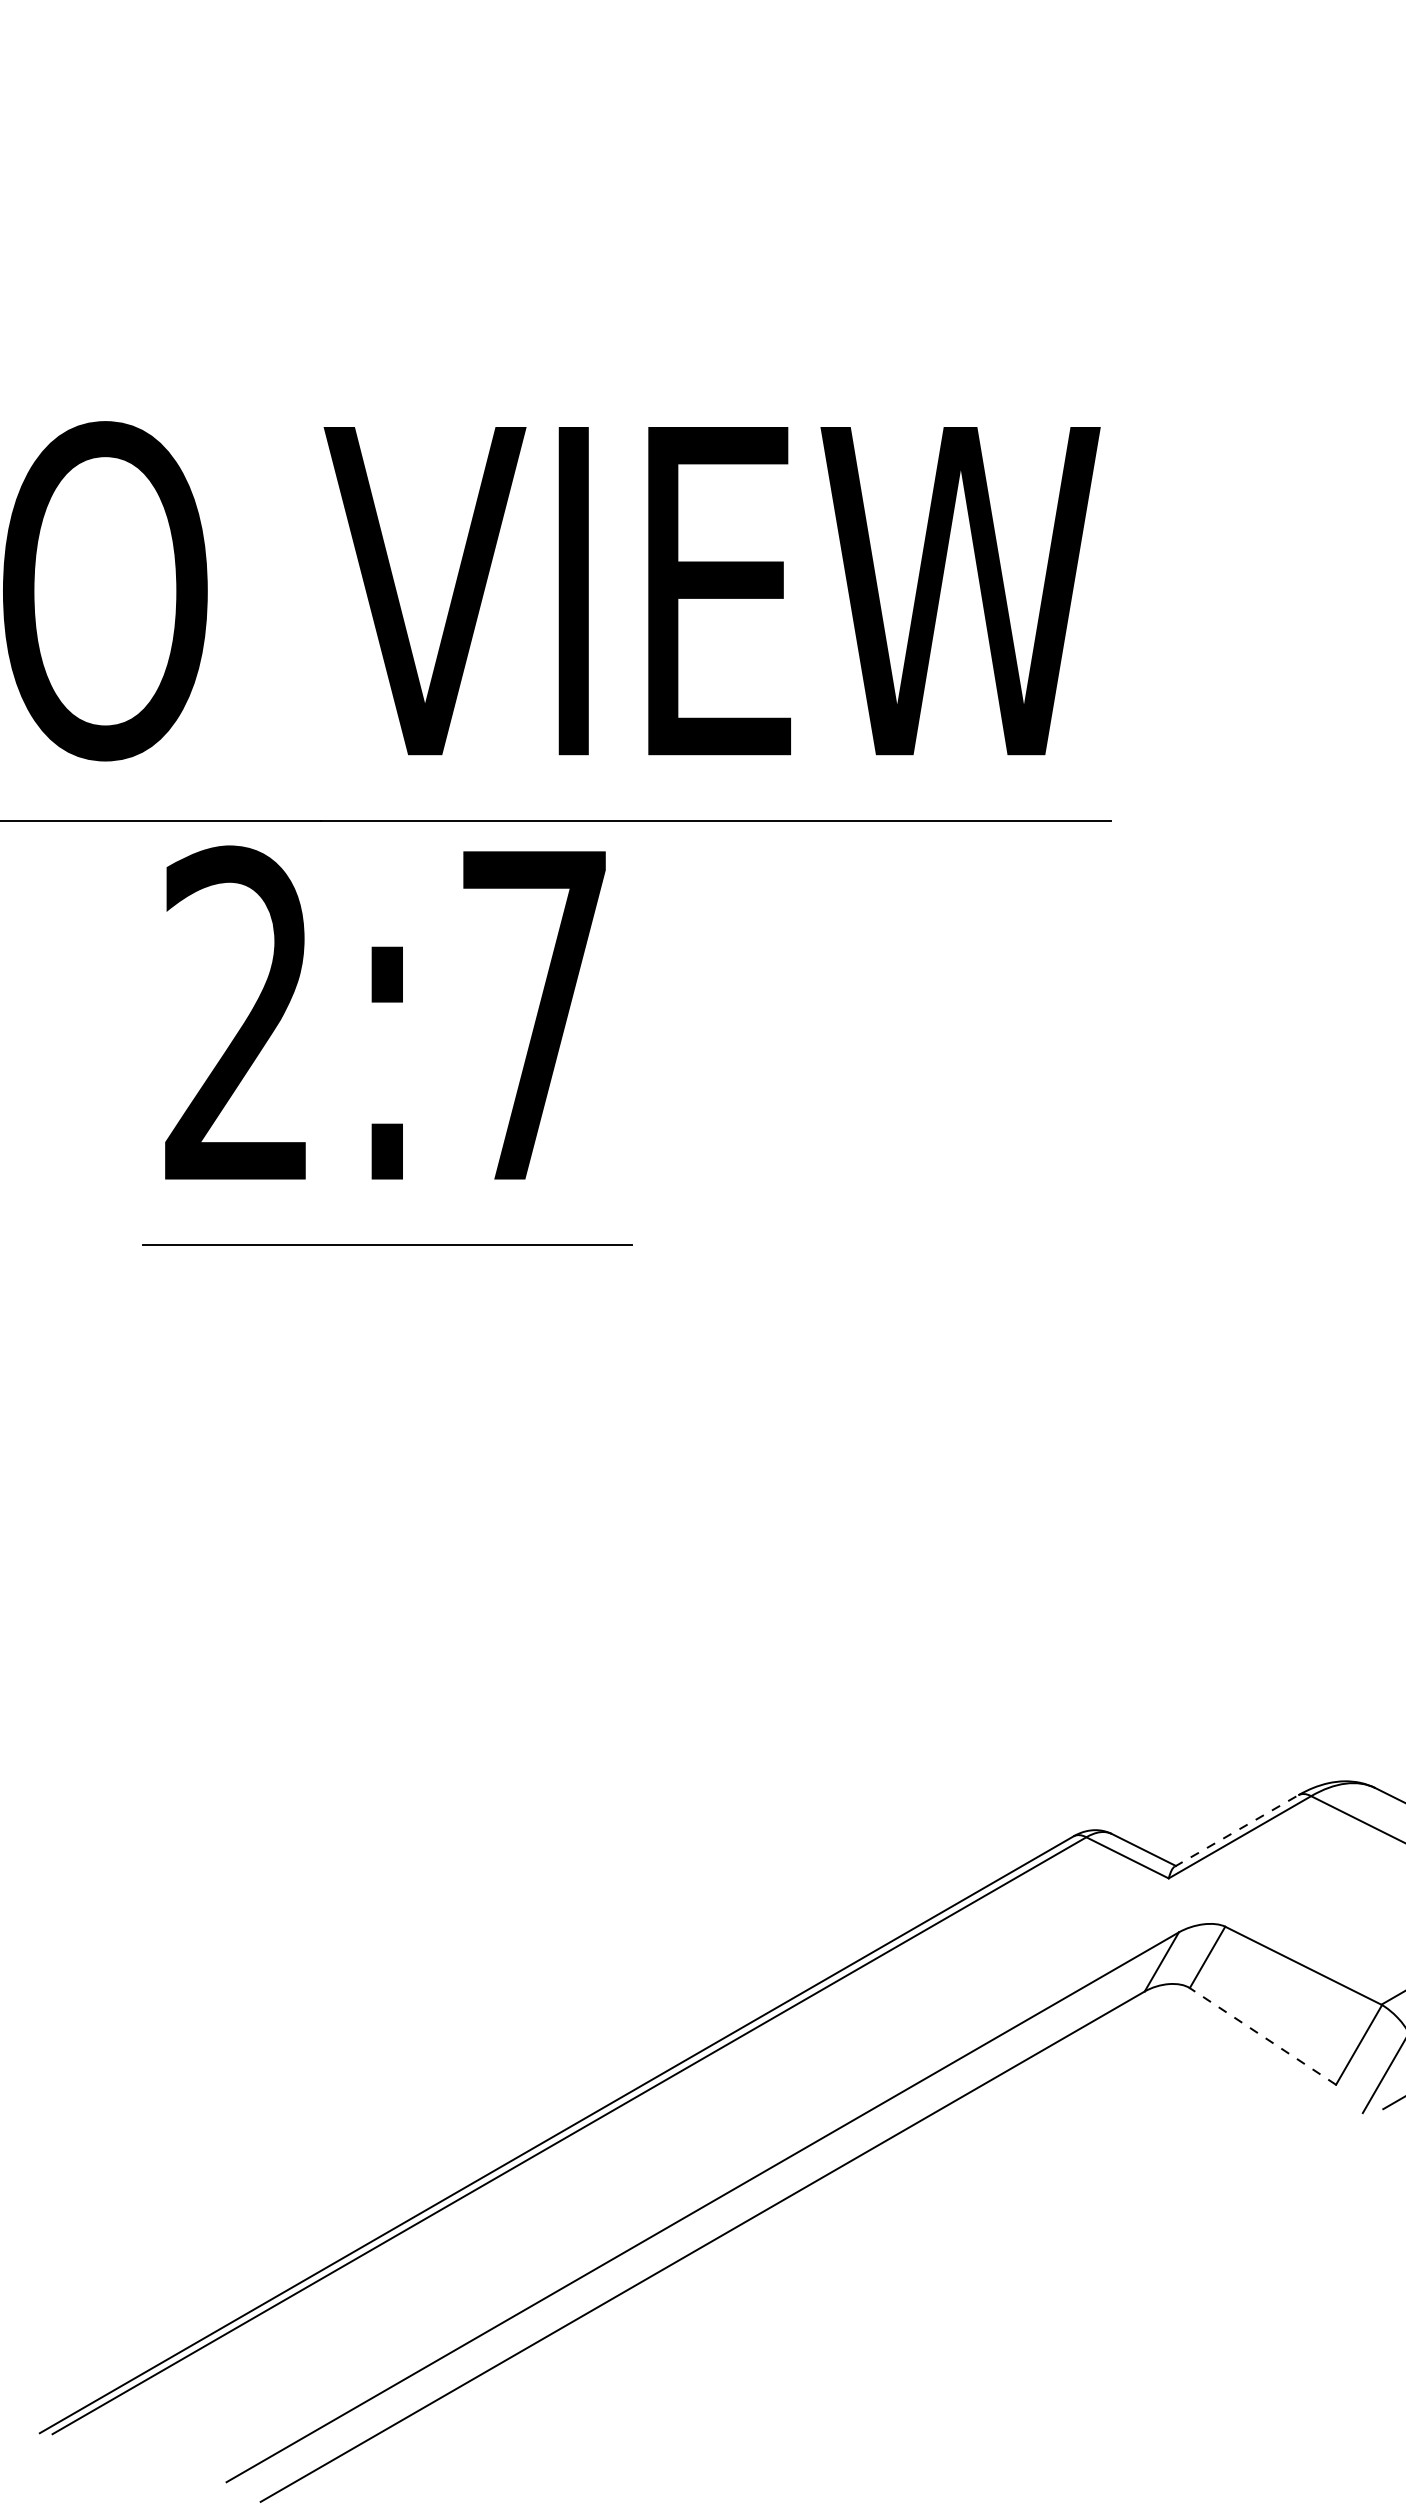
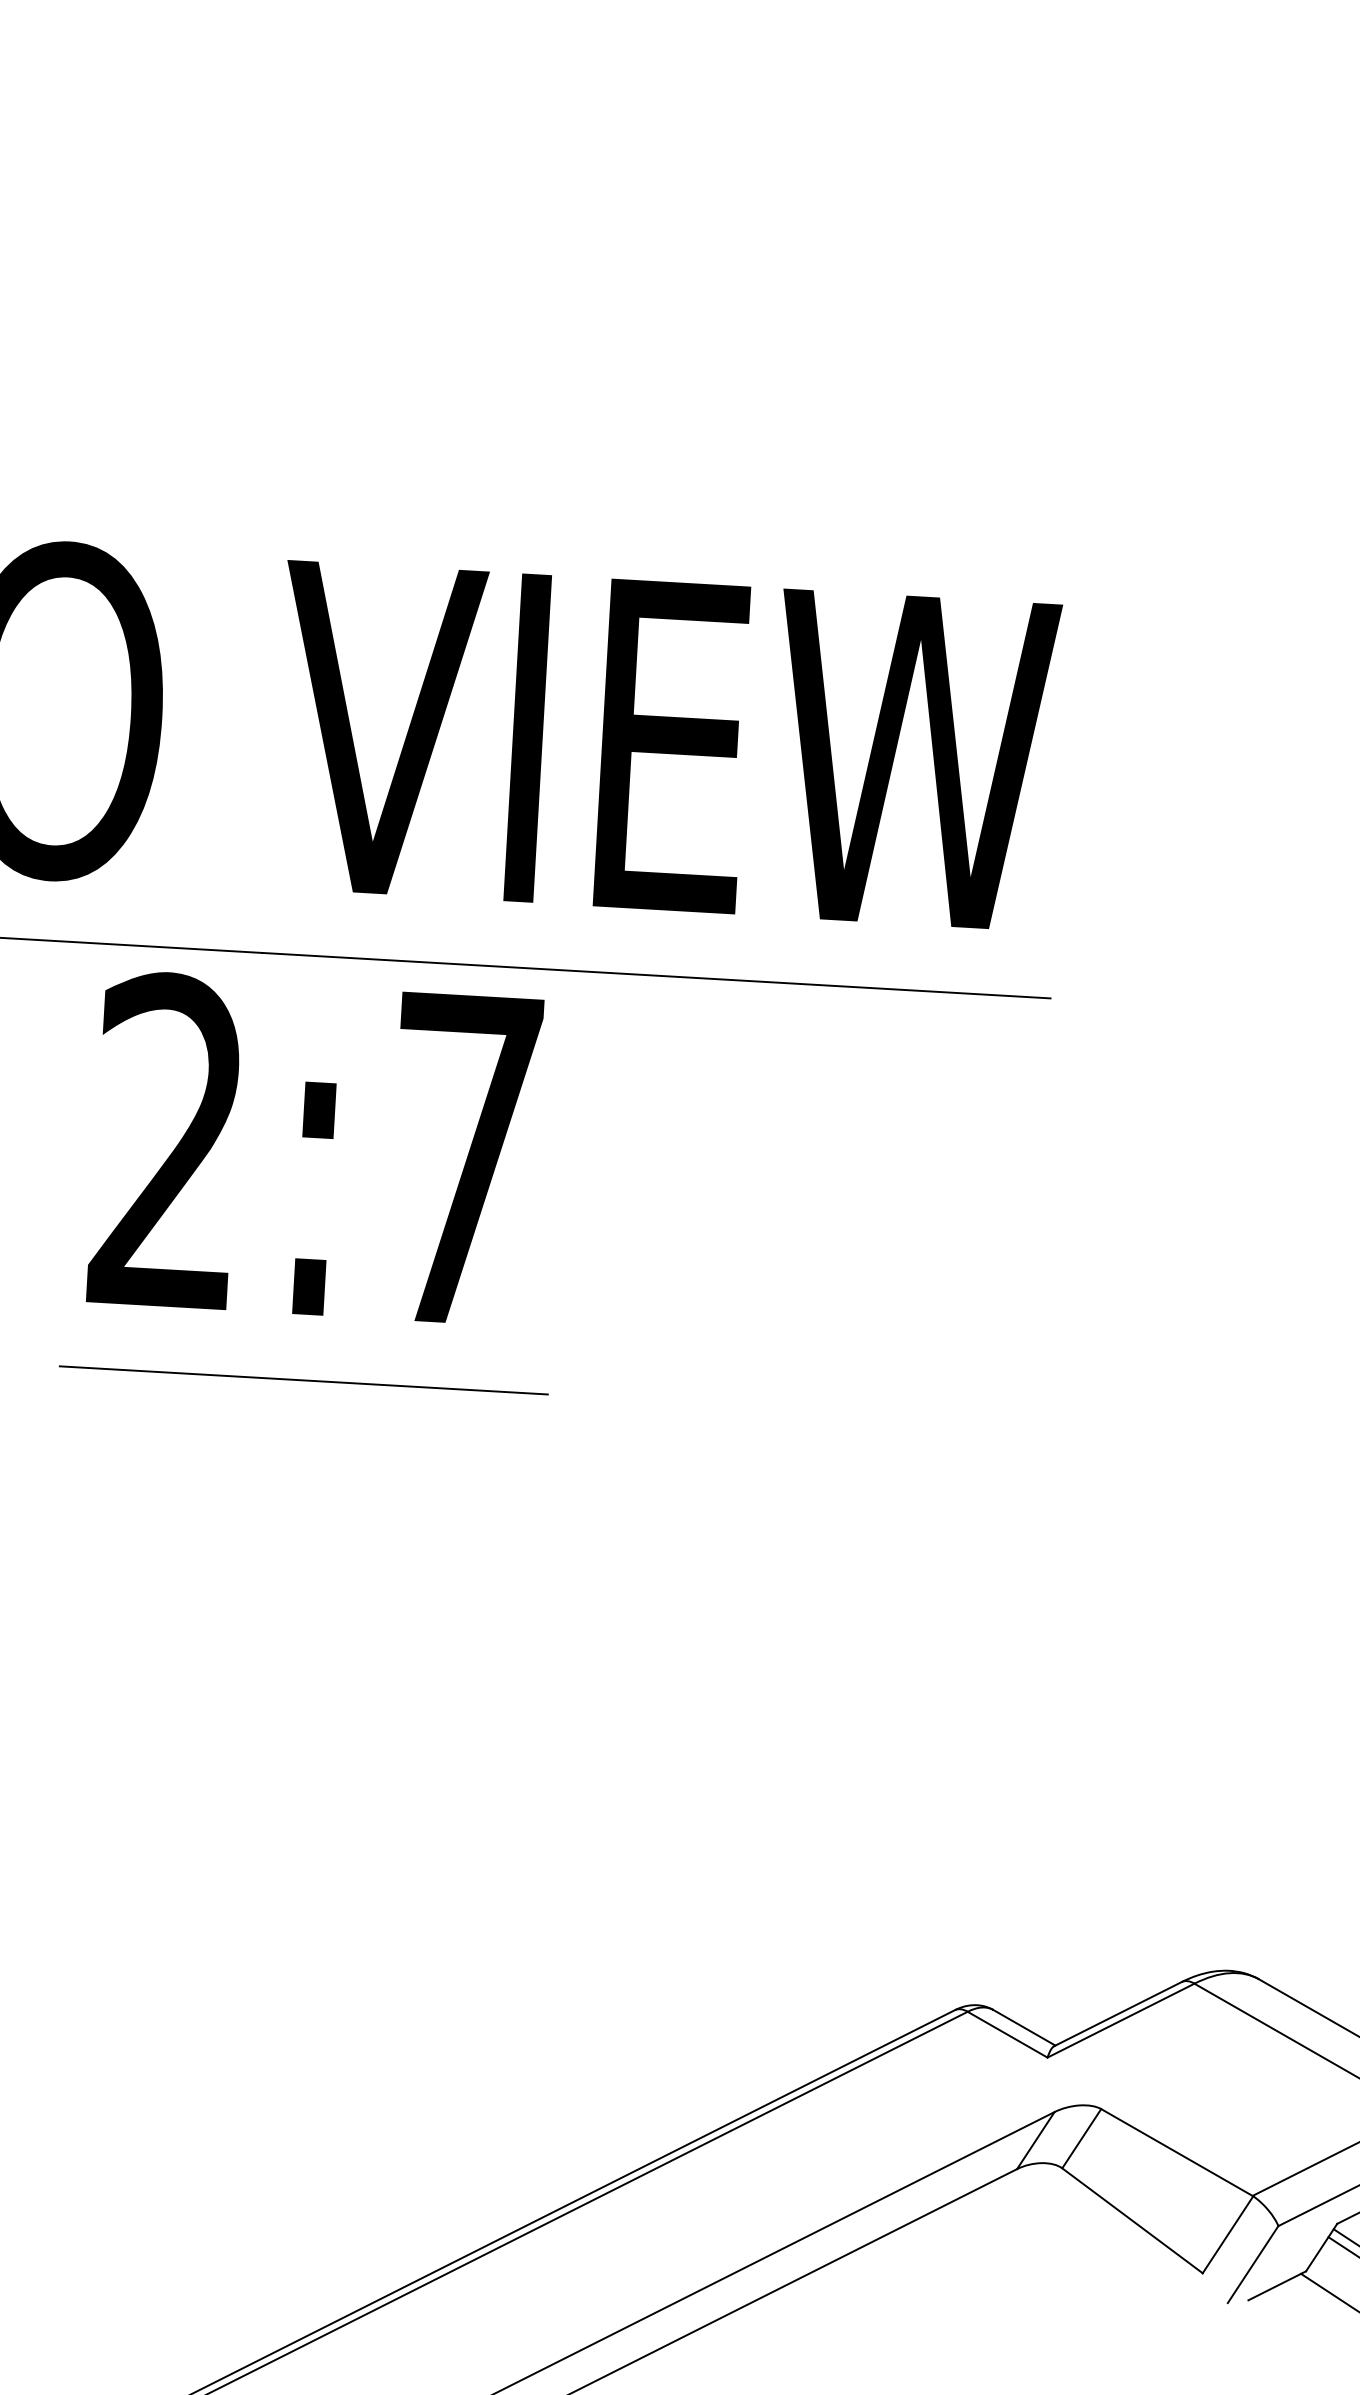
line: (1236, 1831) -> (1117, 2014), dashed -> solid
line: (1262, 2036) -> (1132, 2220), dashed -> solid

